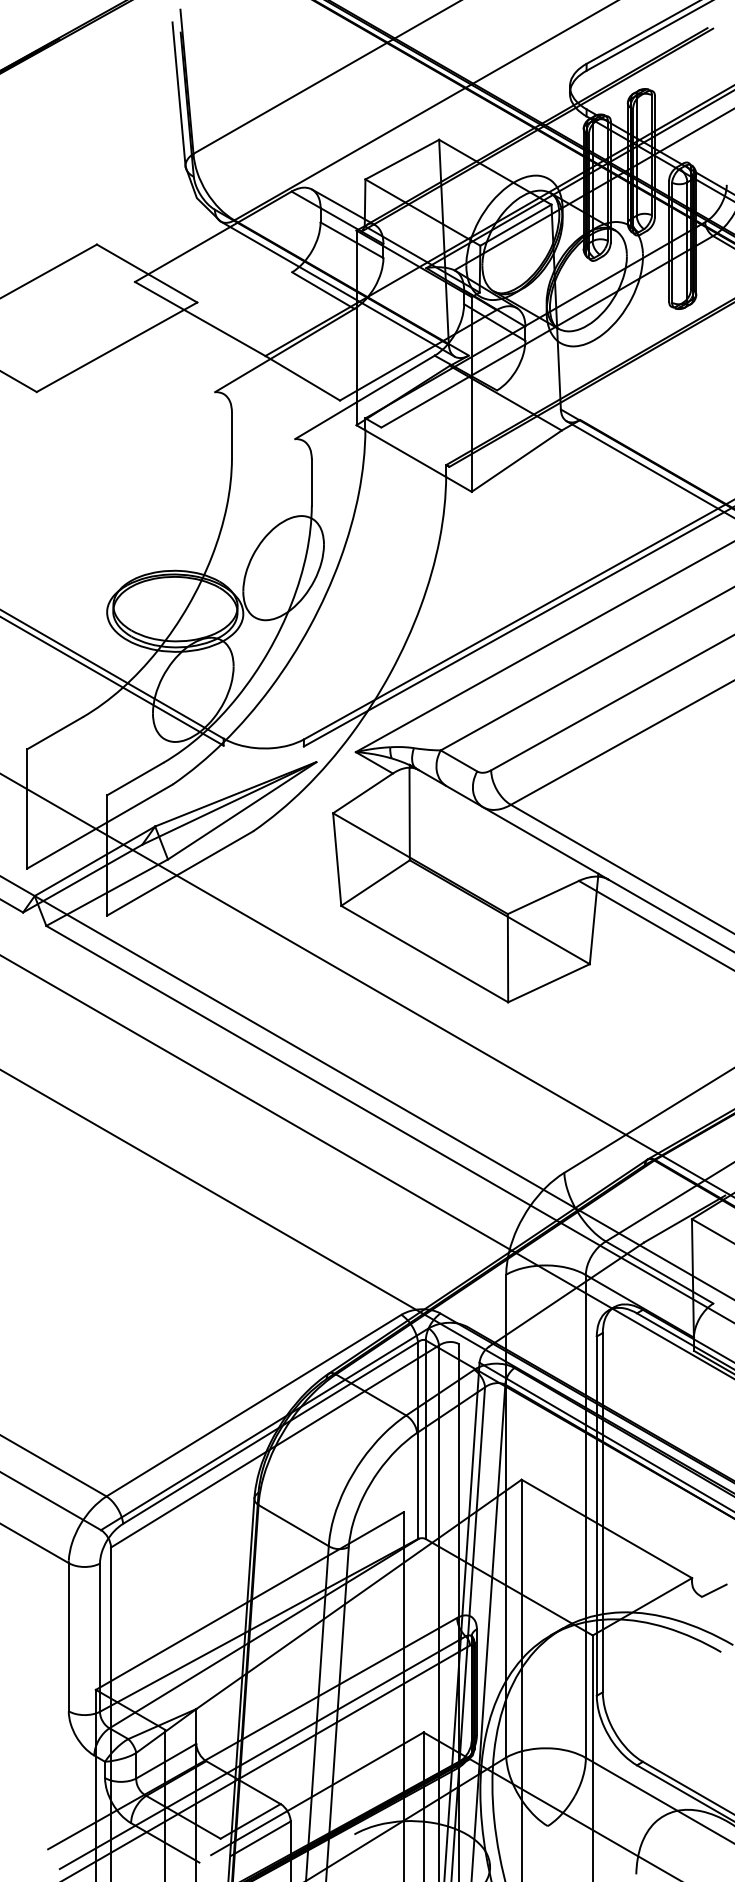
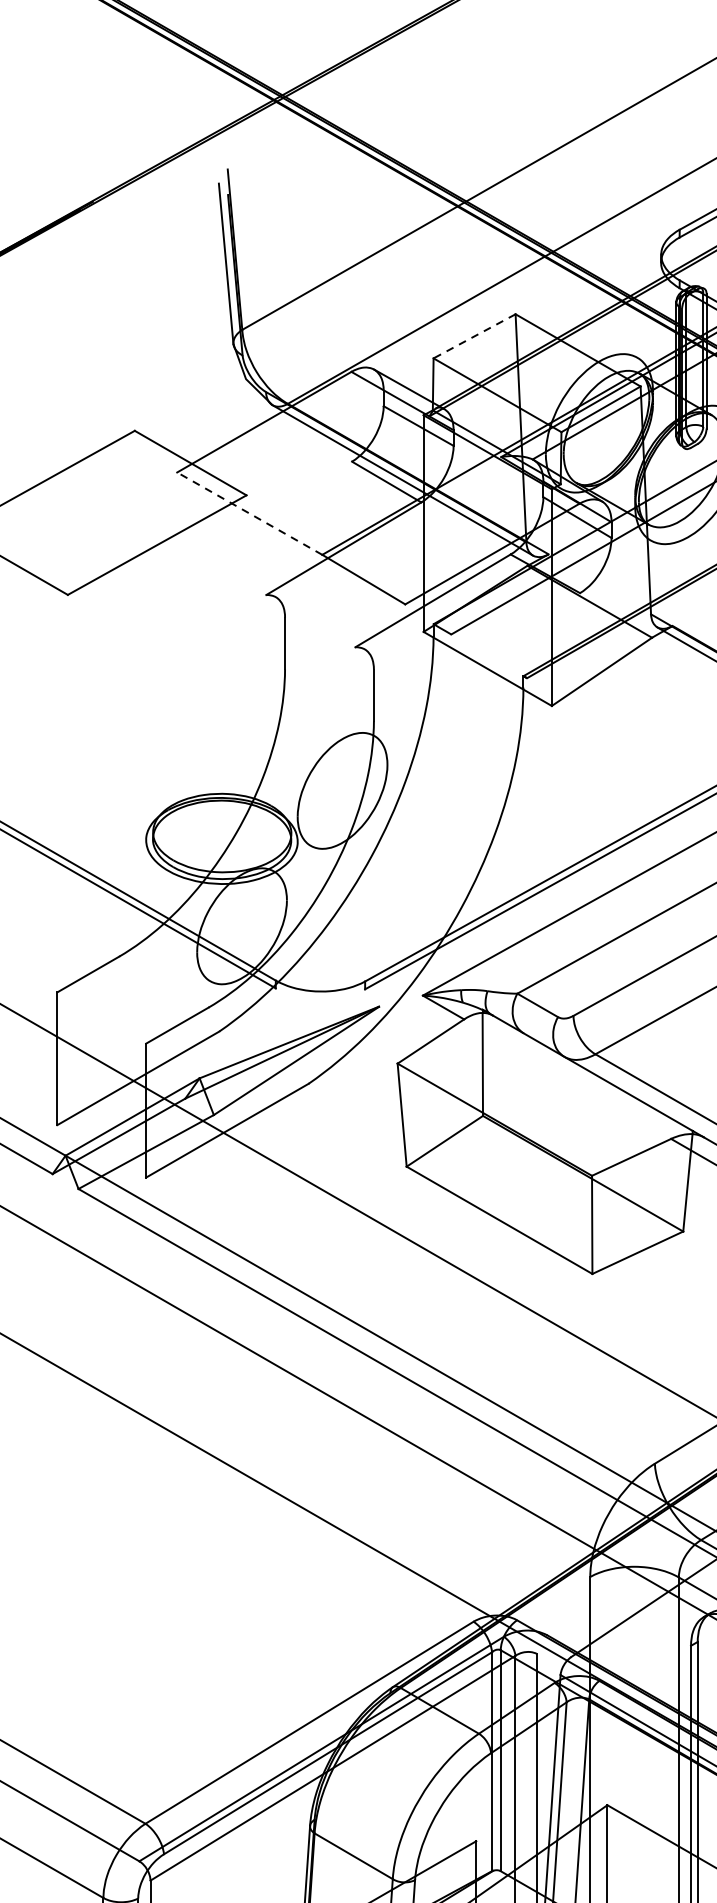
line: (402, 159) -> (474, 336), solid -> dashed
line: (200, 319) -> (250, 514), solid -> dashed

